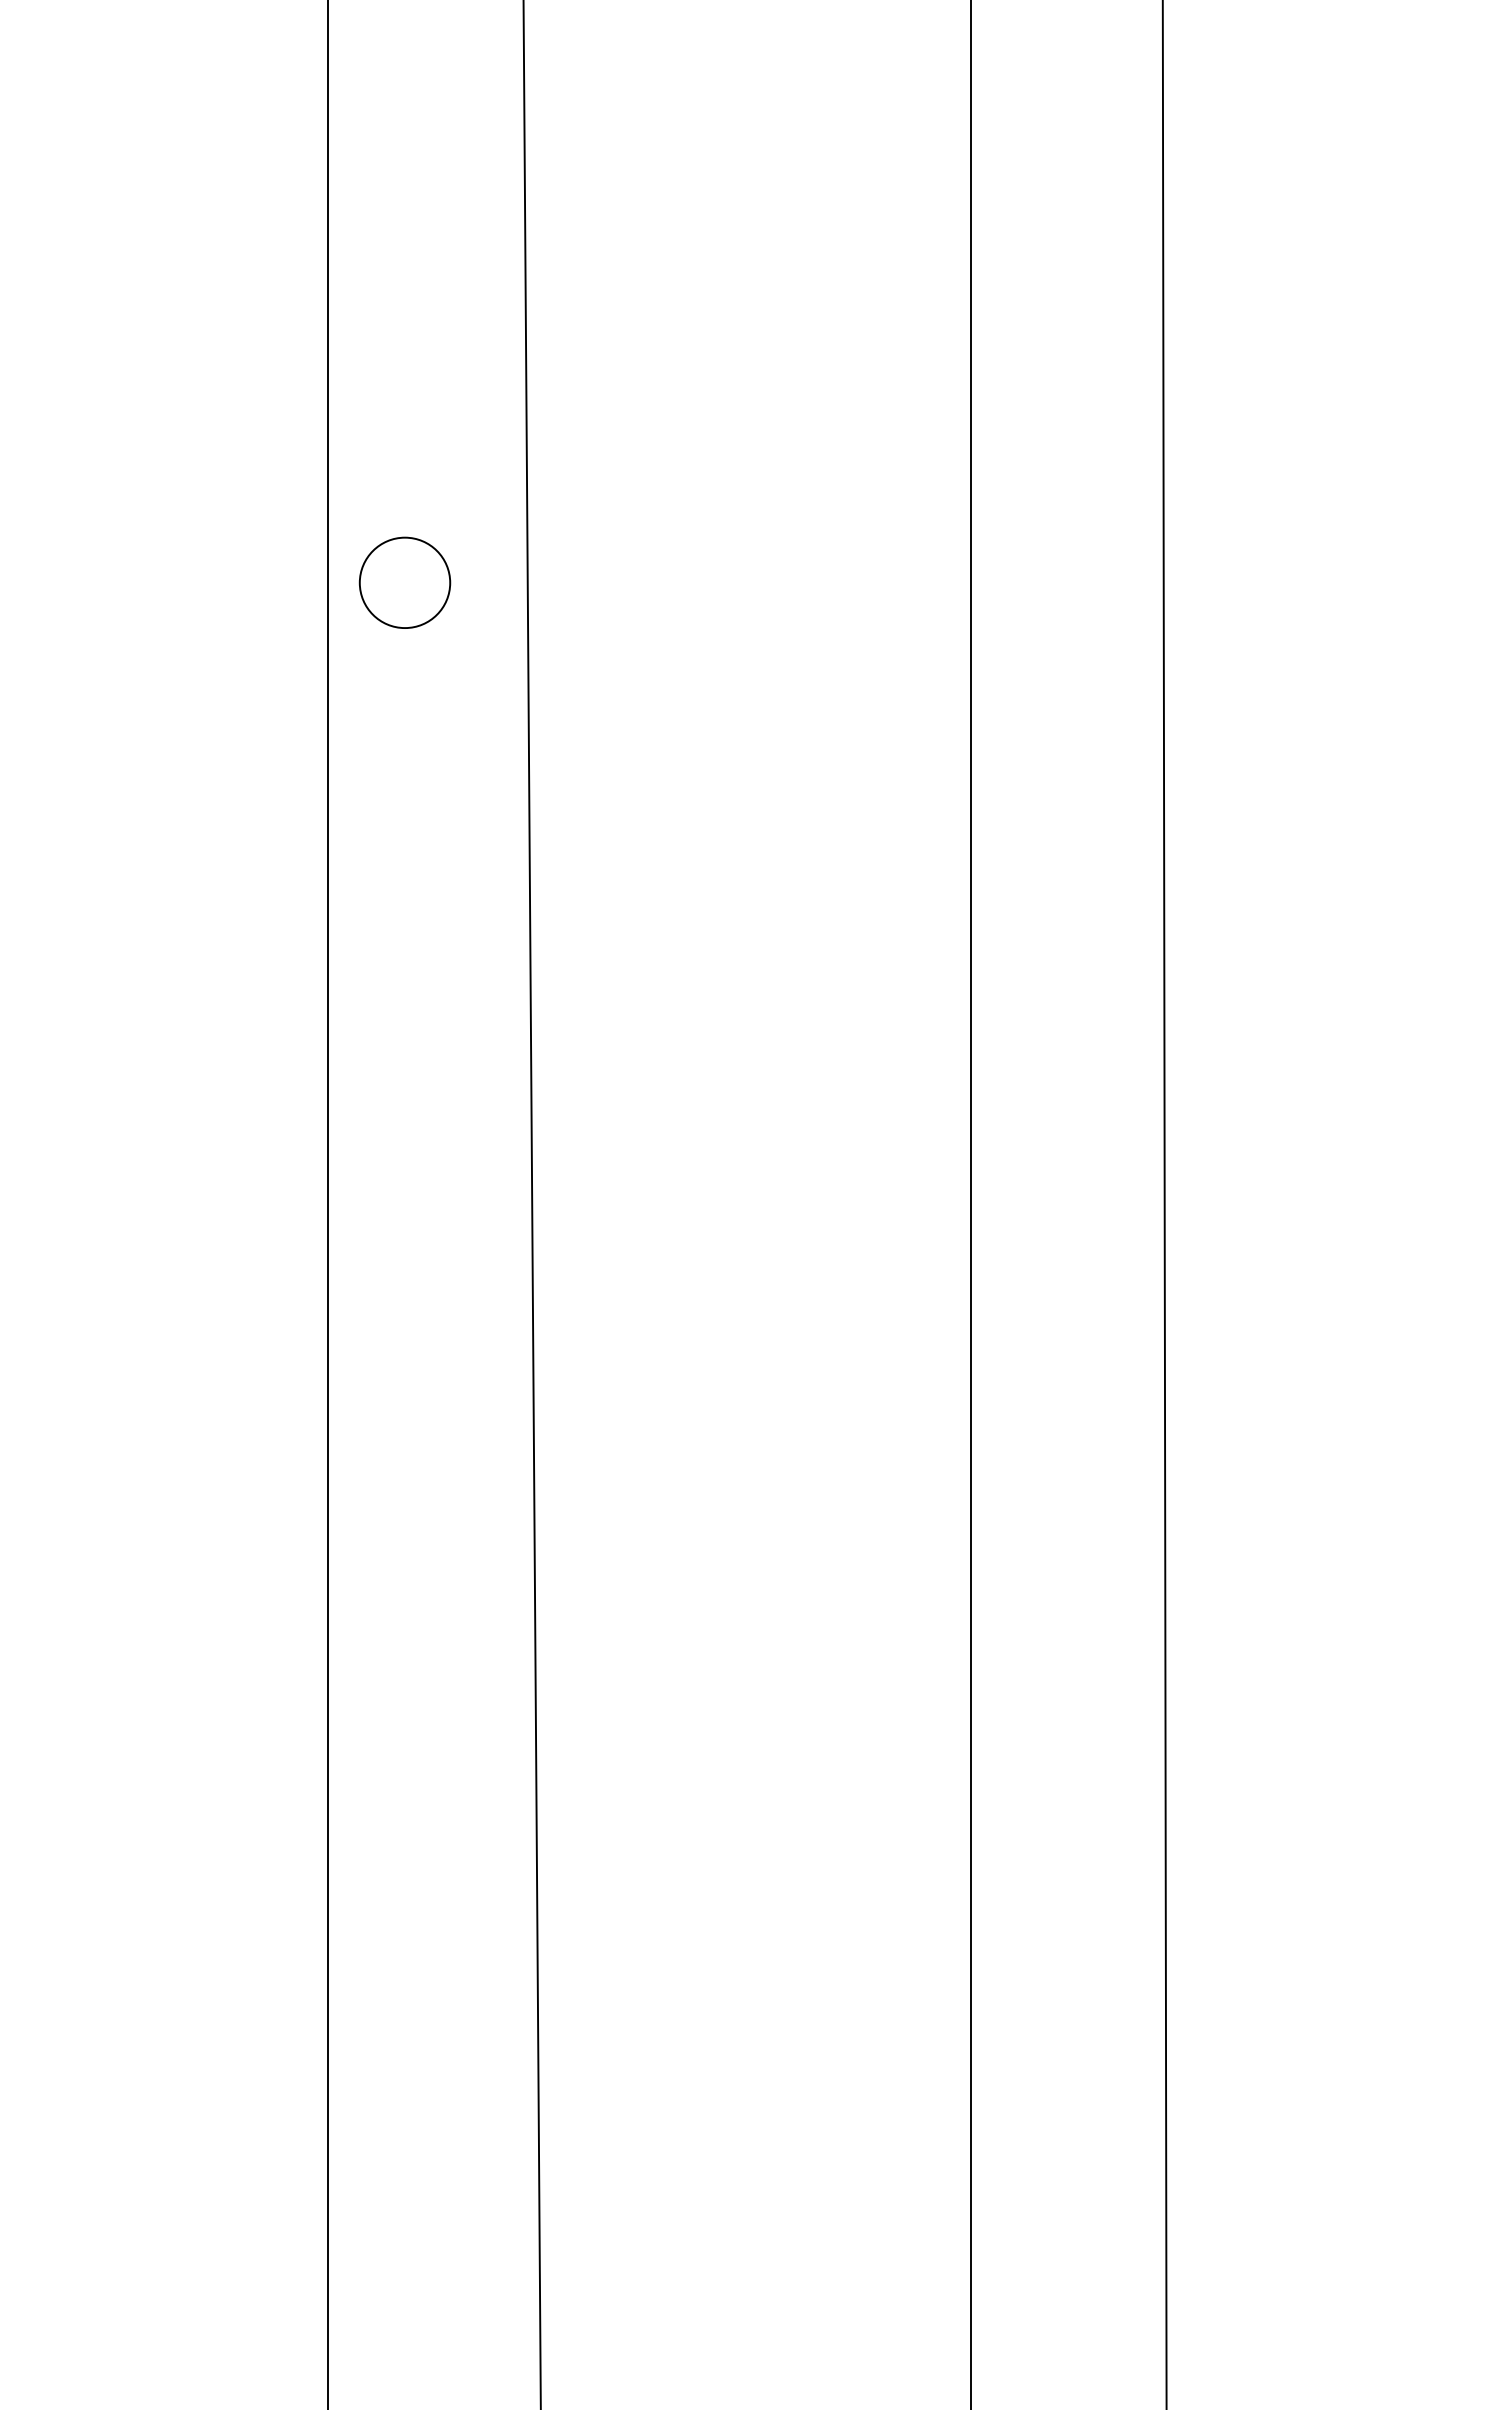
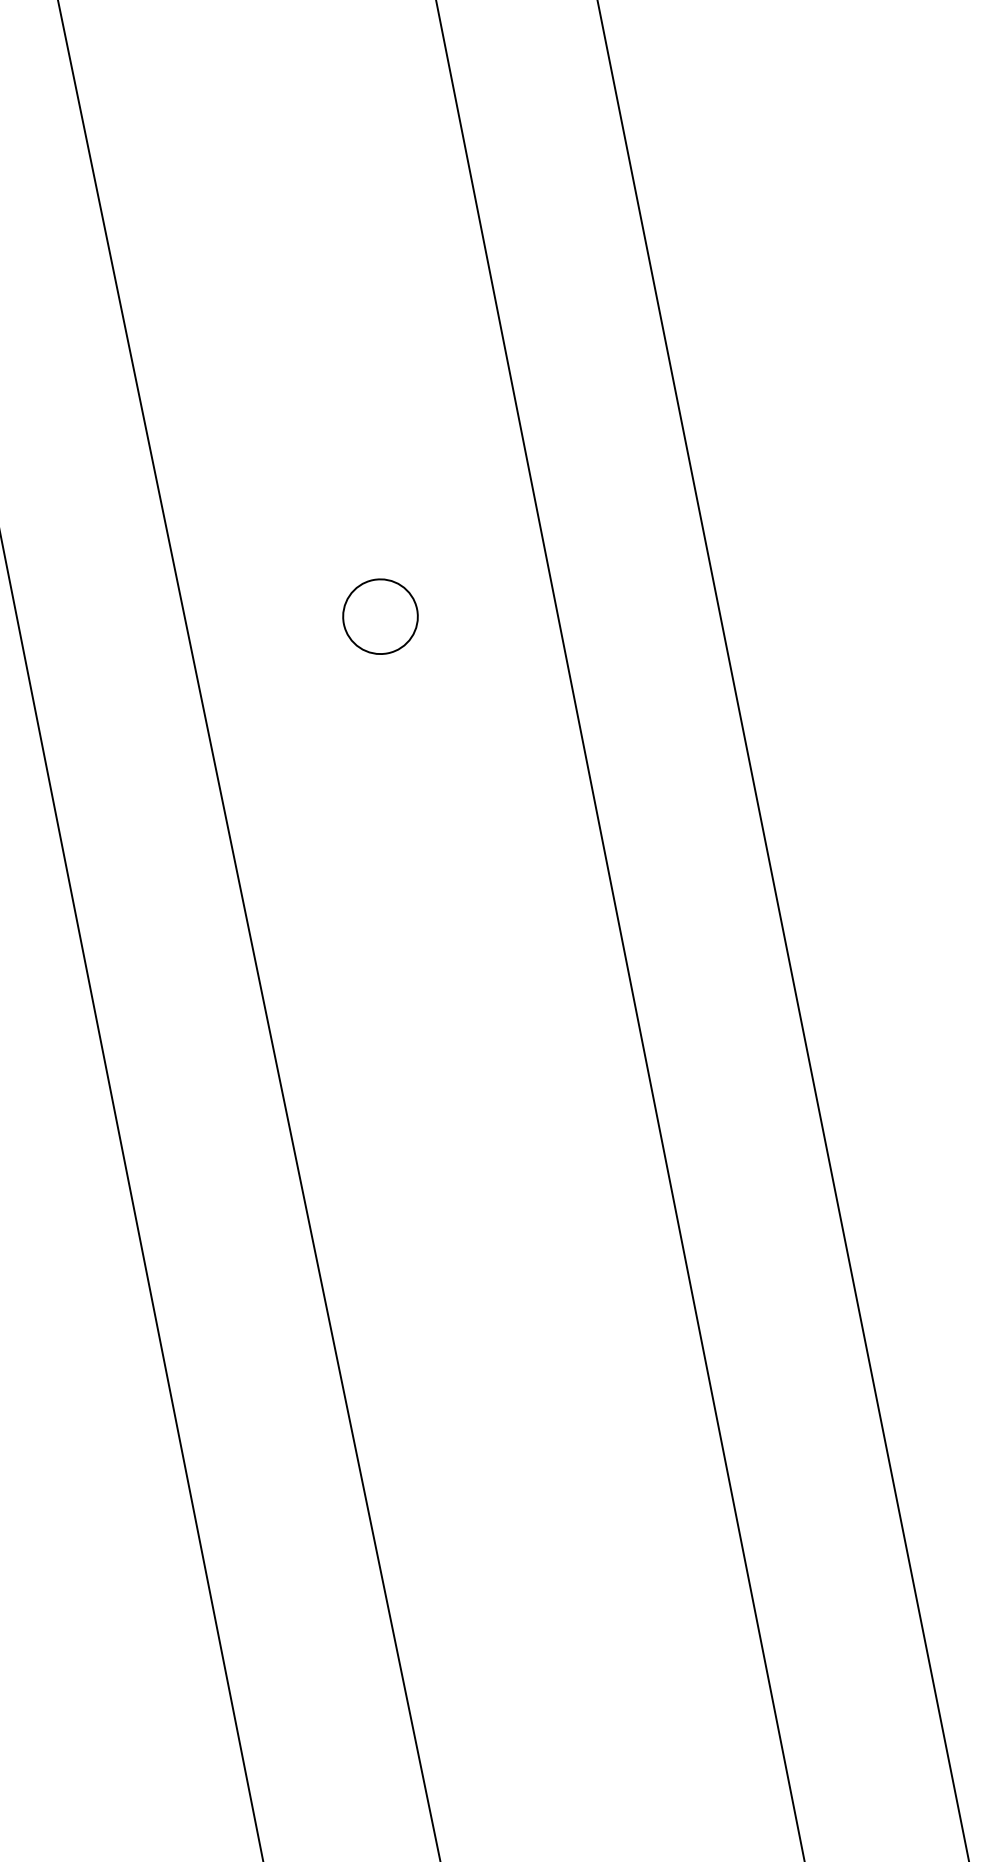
circle: (404, 582) -> (380, 616), moved

